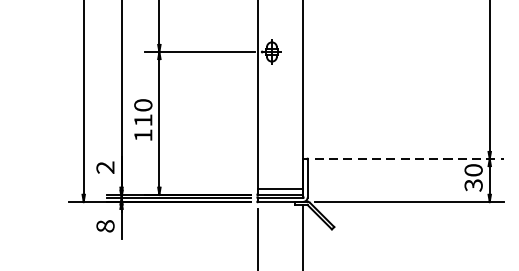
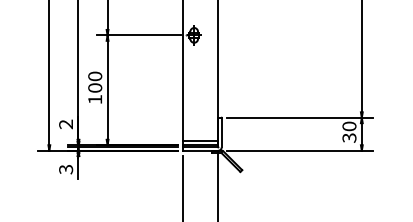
text: (143, 119) -> (95, 87), 110 -> 100
line: (408, 158) -> (299, 117), dashed -> solid
text: (104, 226) -> (65, 169), 8 -> 3

